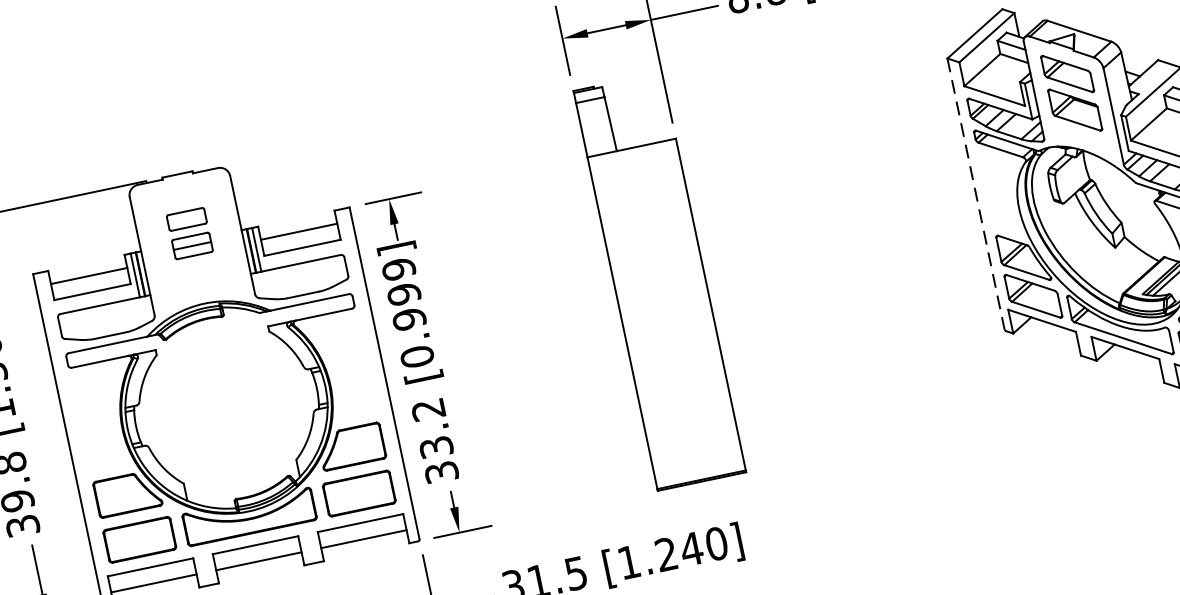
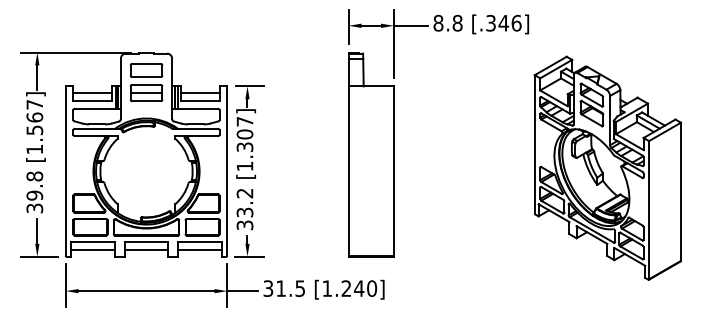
line: (975, 194) -> (534, 144), dashed -> solid
part: (189, 233) -> (146, 82), size x1.67
text: (406, 312) -> (244, 143), [0.999] -> [1.307]

